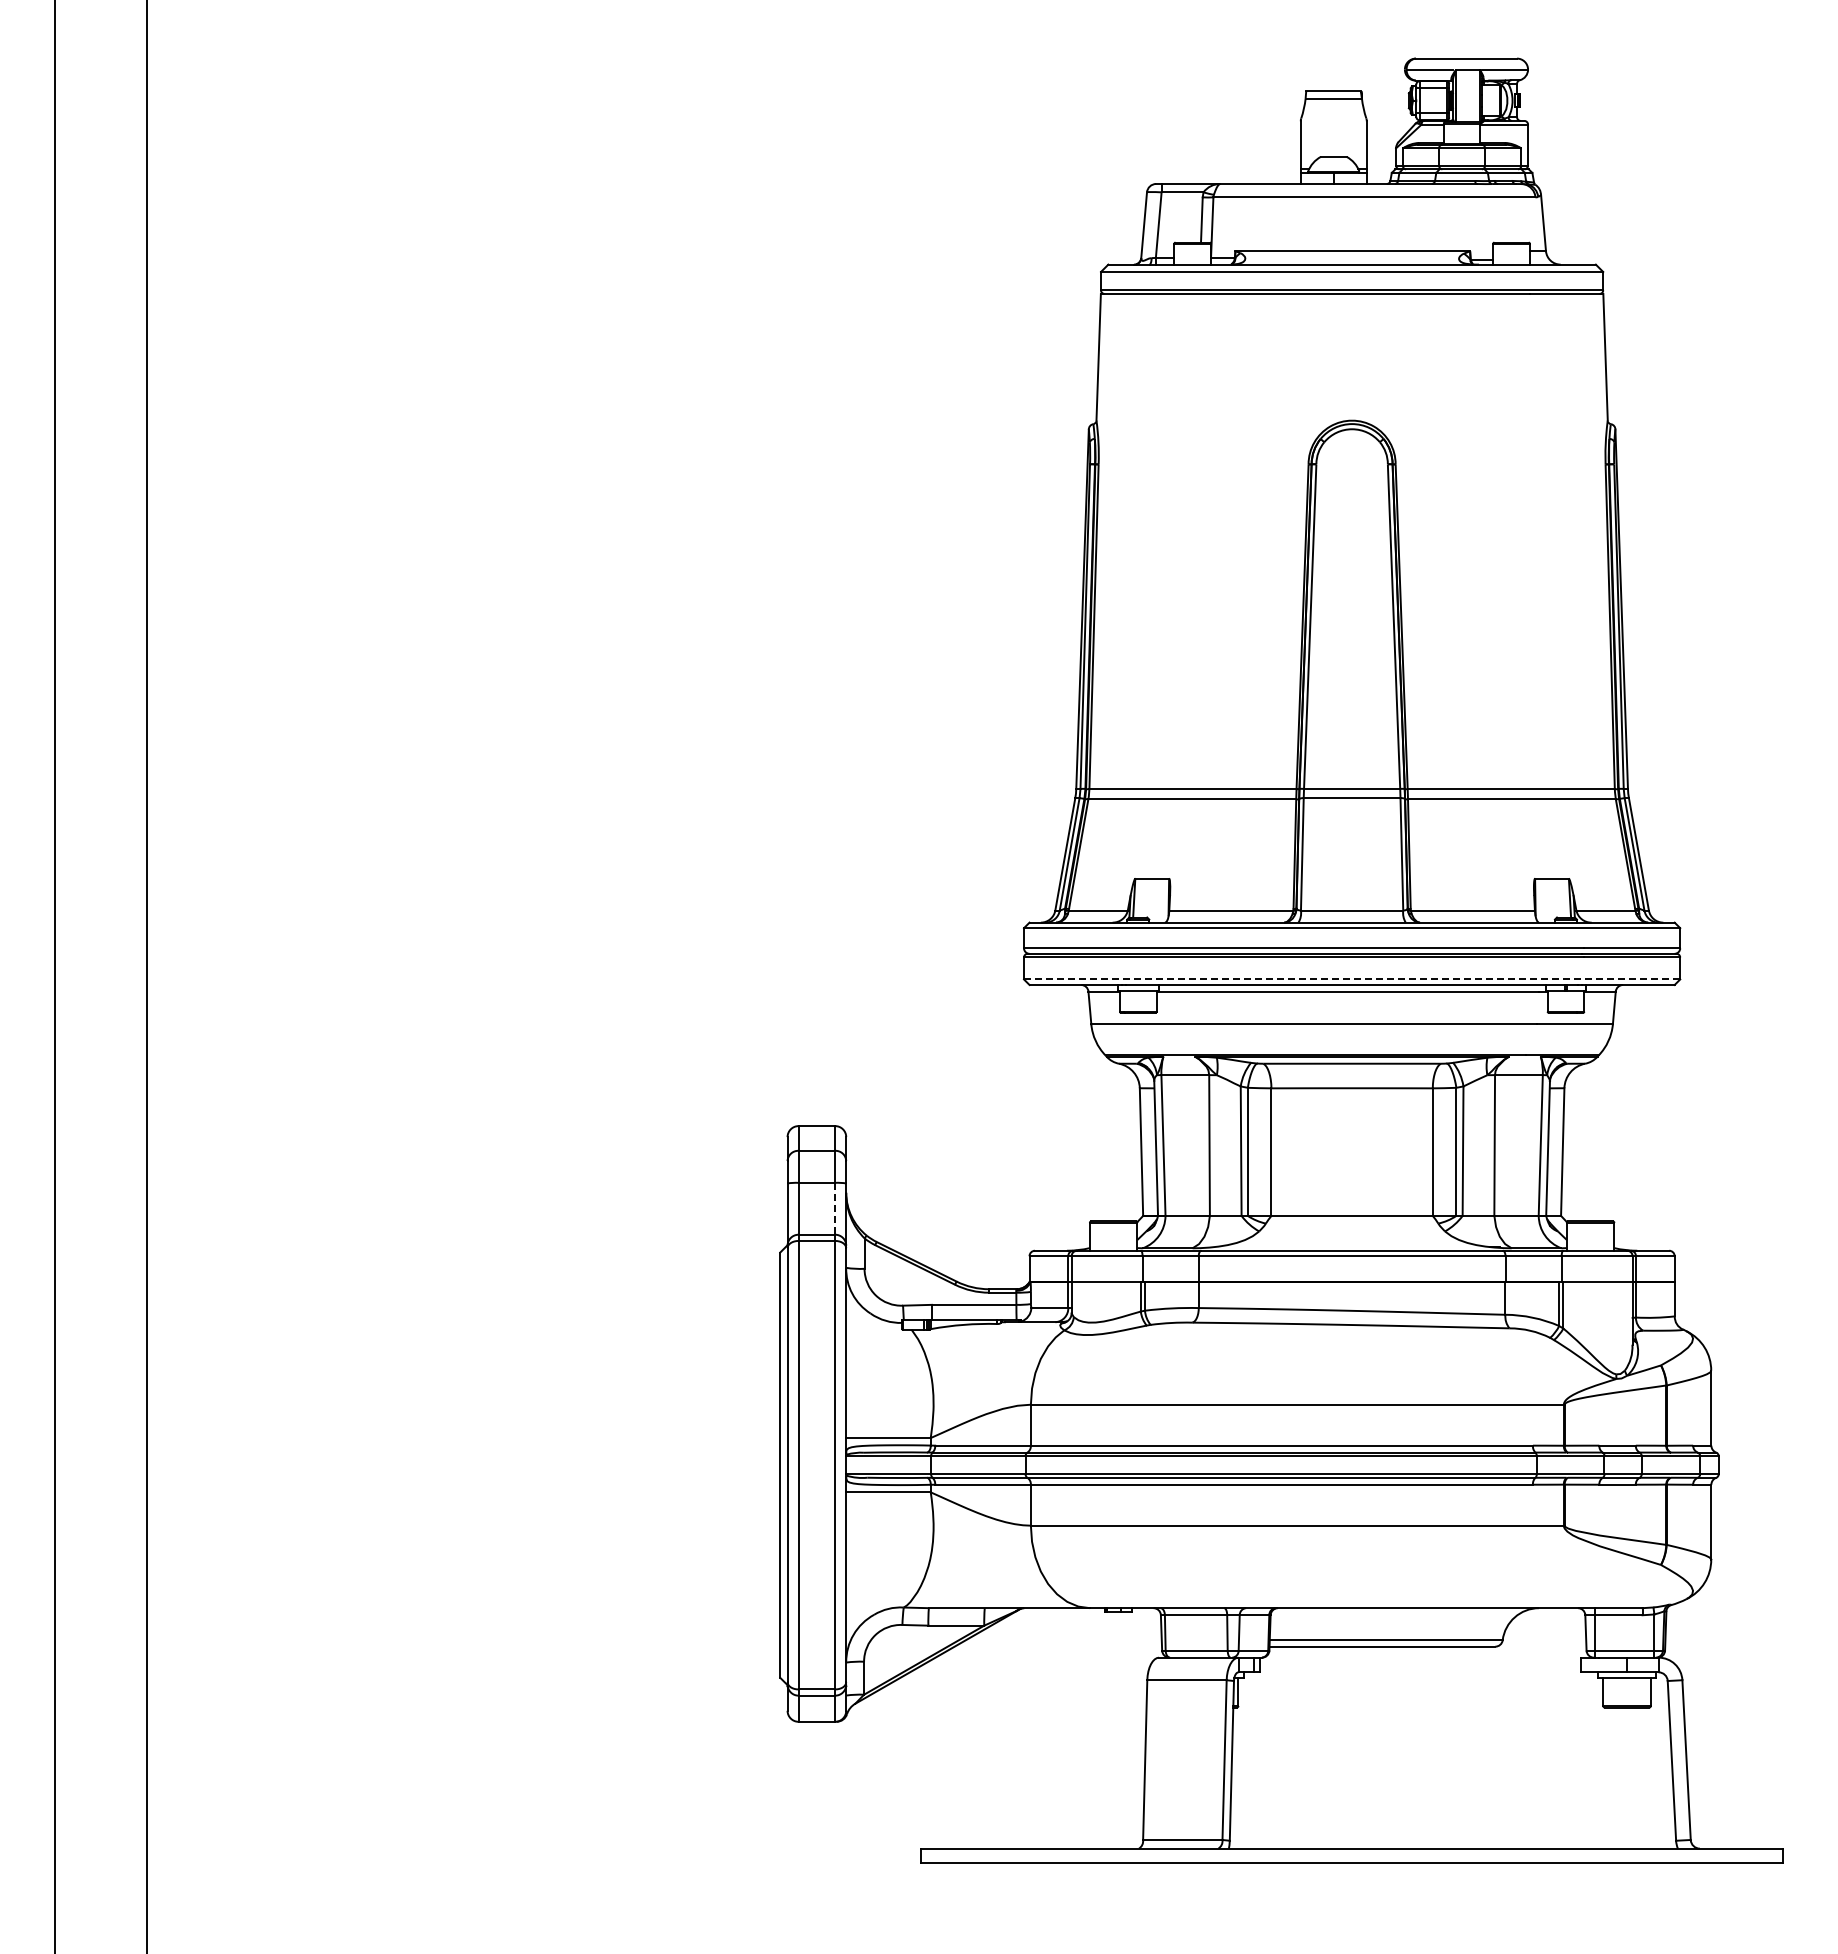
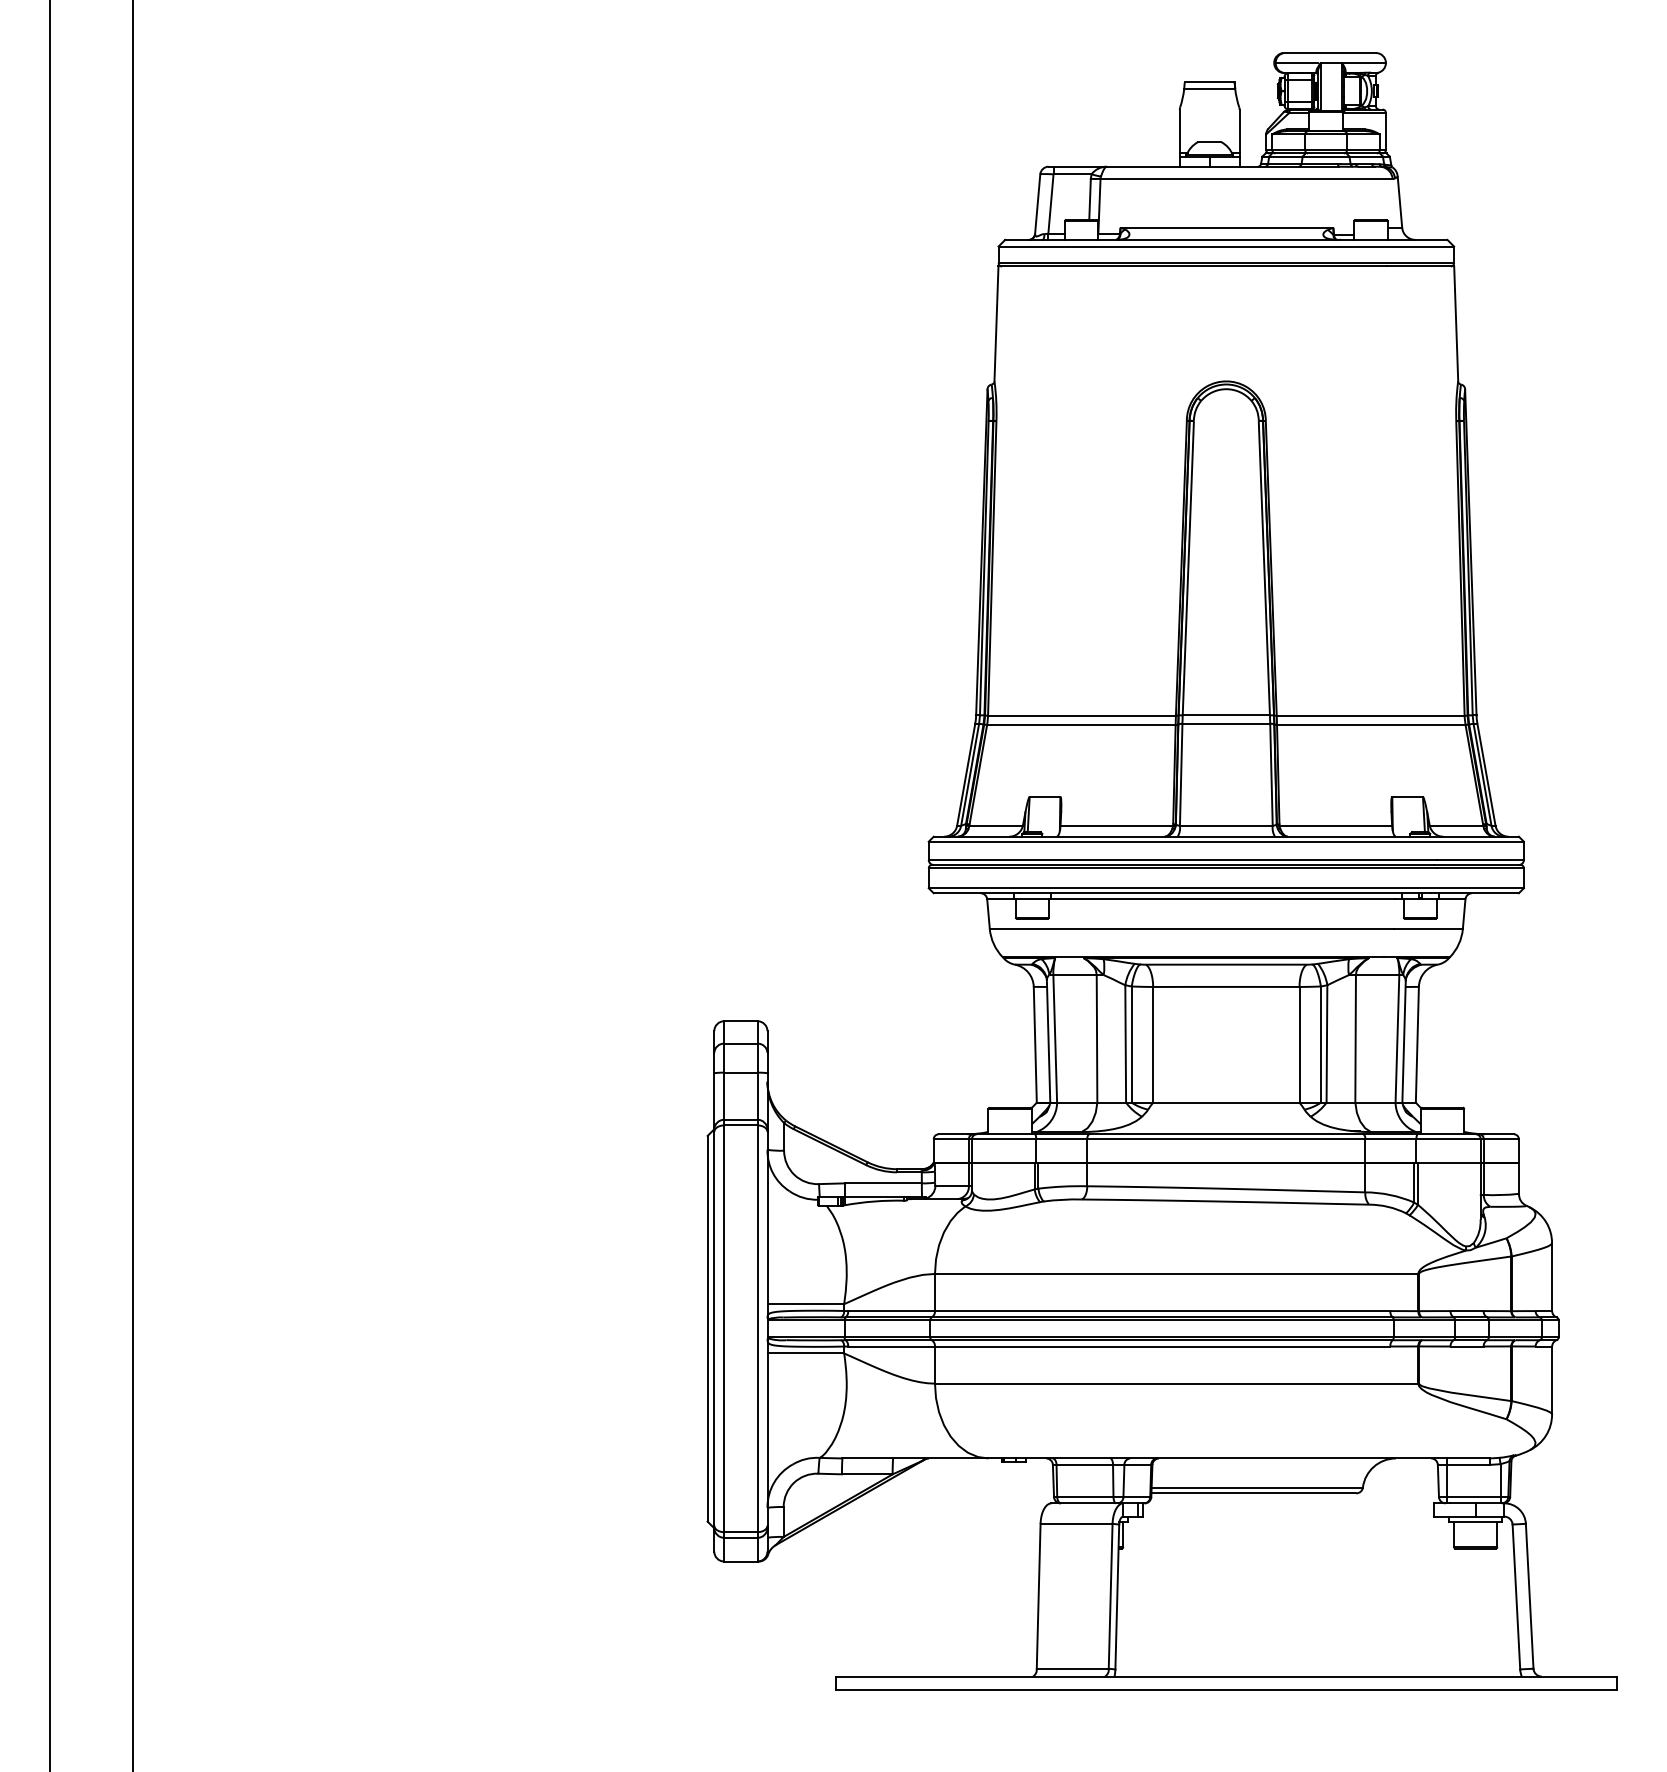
line: (1352, 979) -> (1226, 888), dashed -> solid
line: (835, 1208) -> (757, 1095), dashed -> solid

